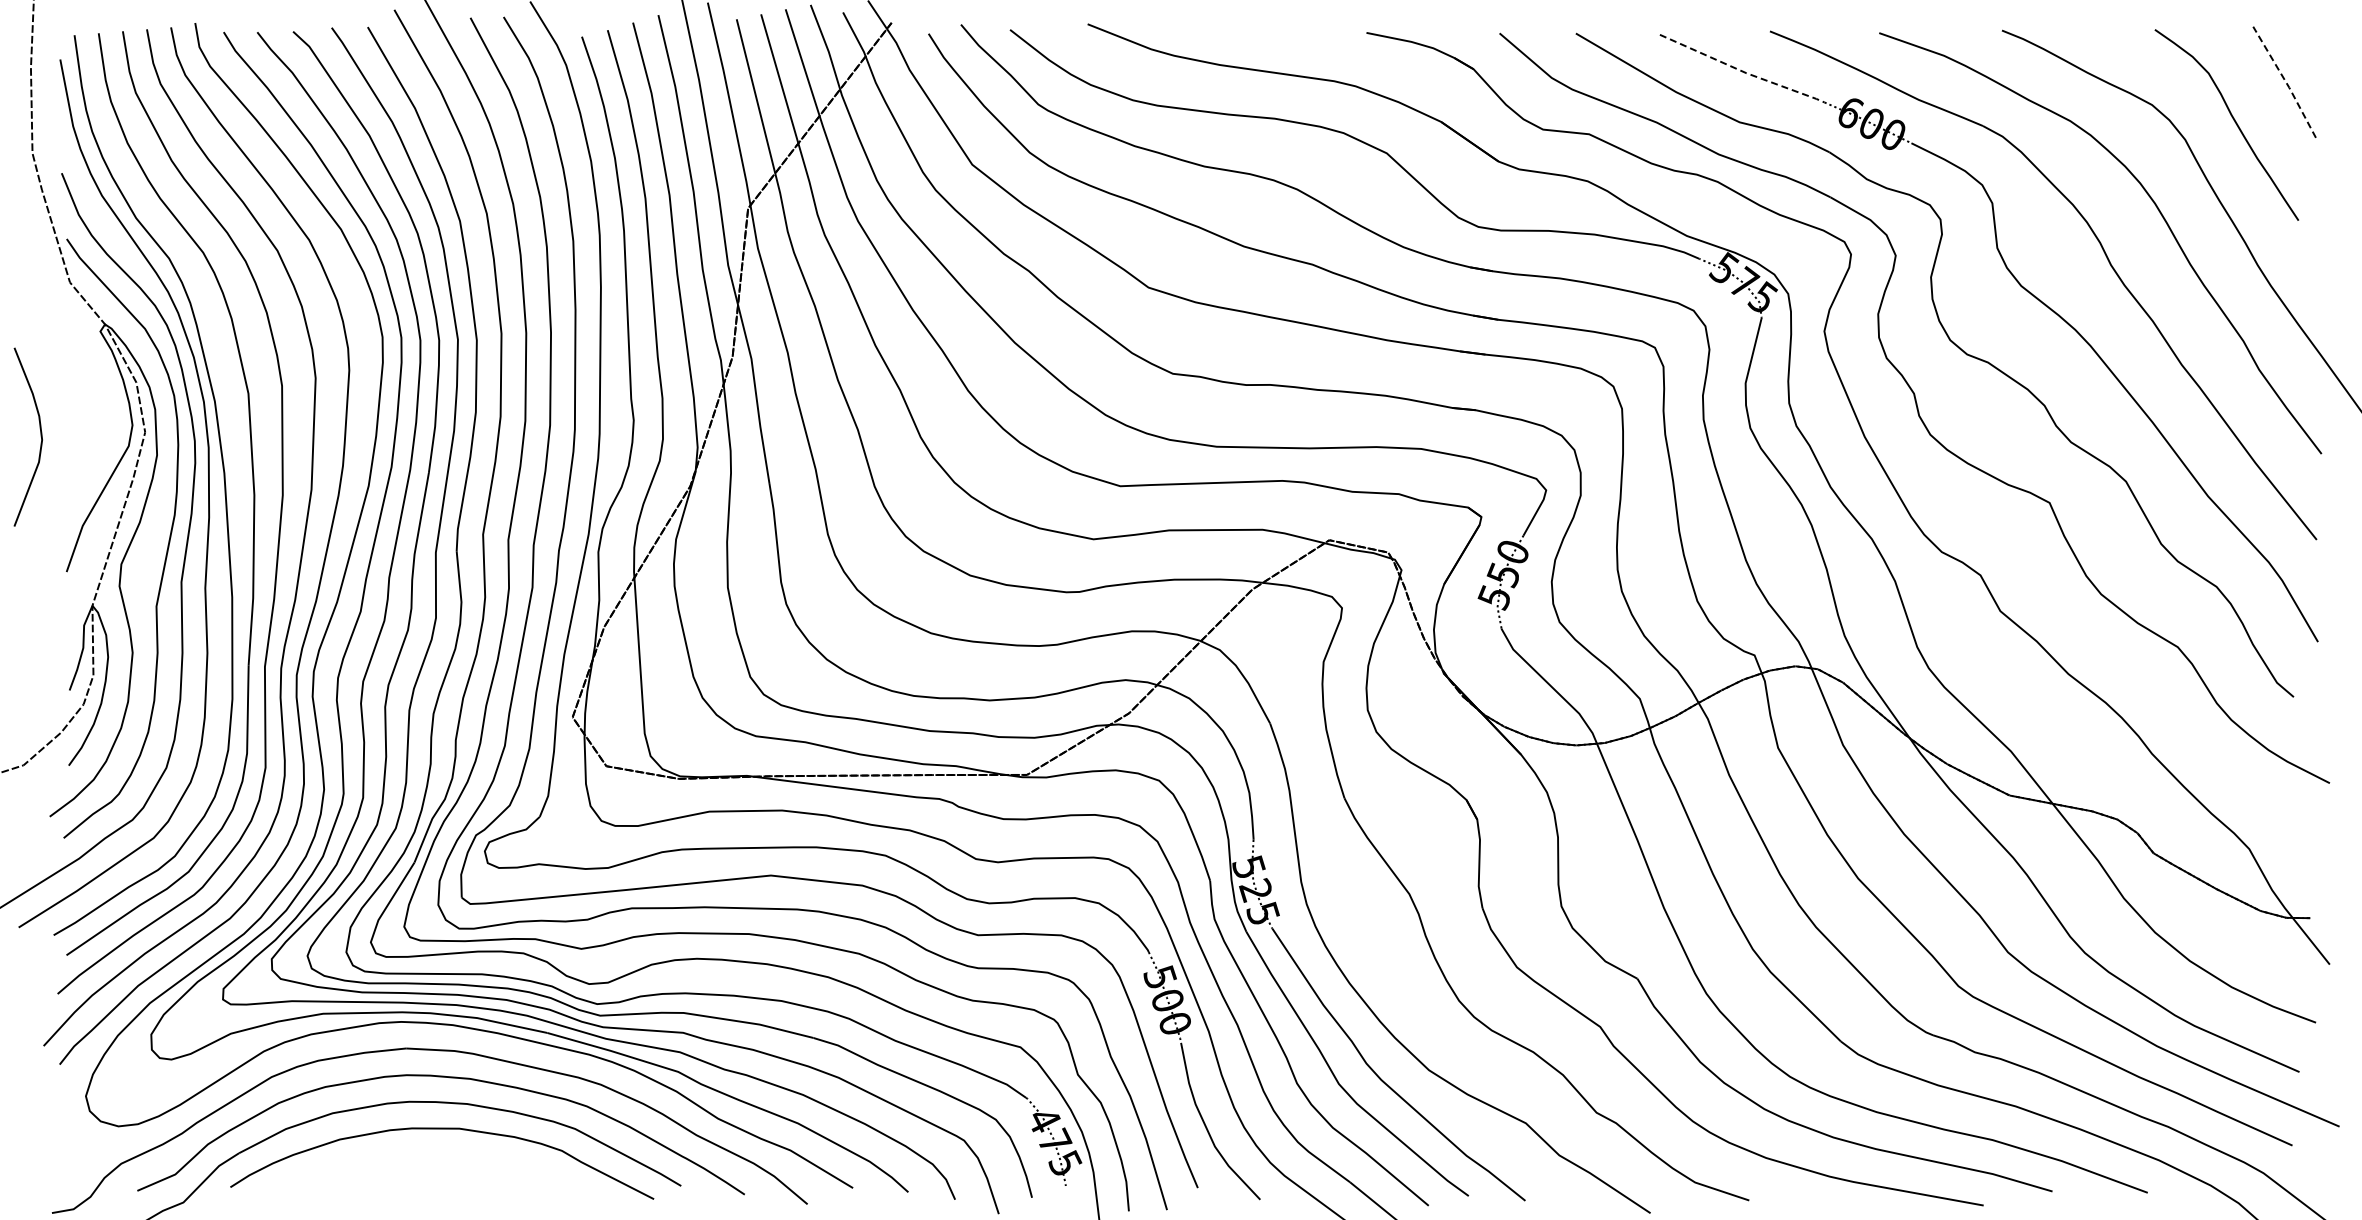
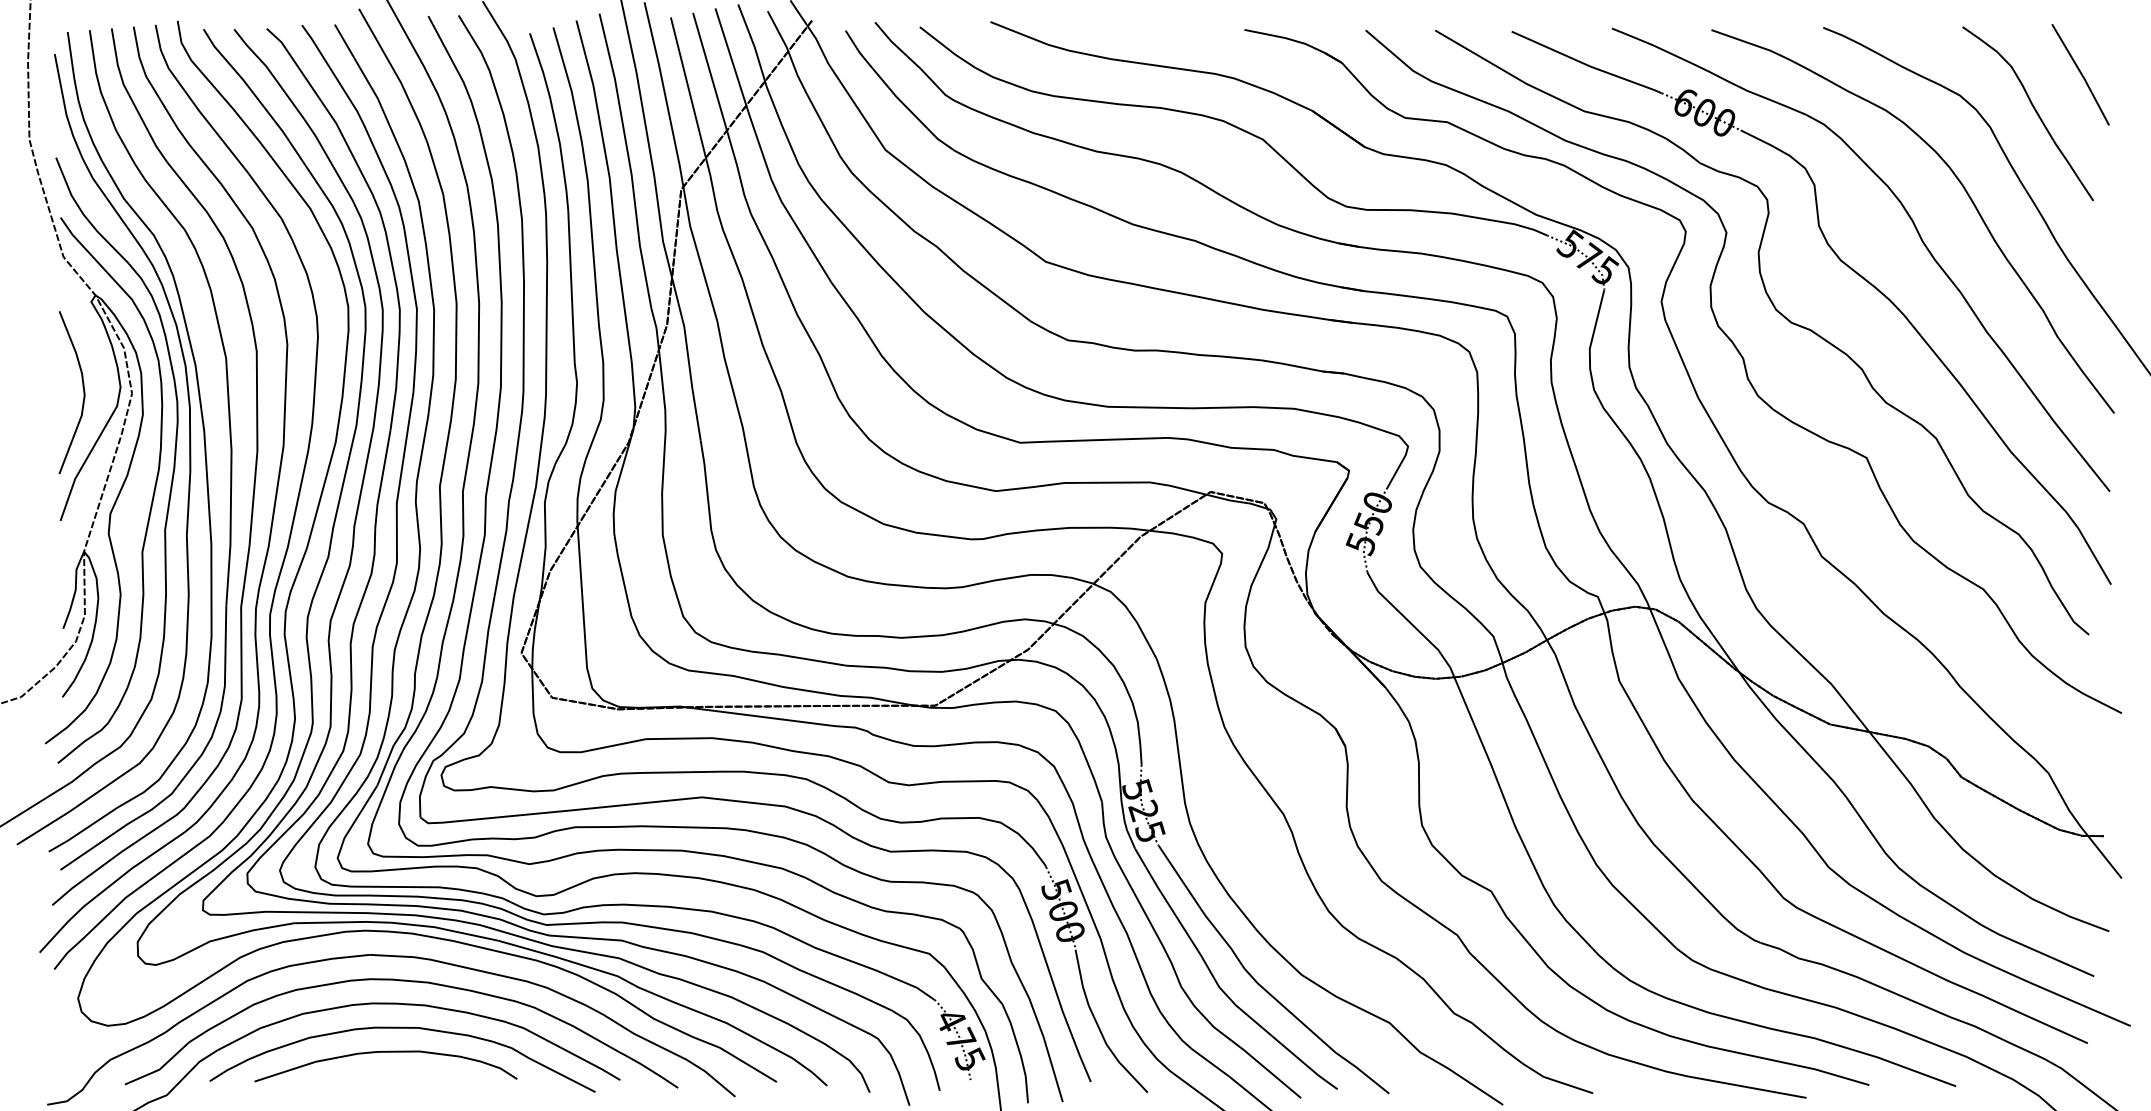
line: (1742, 71) -> (1586, 65), dashed -> solid
line: (2285, 81) -> (2081, 74), dashed -> solid
curve: (40, 436) -> (83, 392), moved
curve: (423, 1155) -> (385, 1052), added

